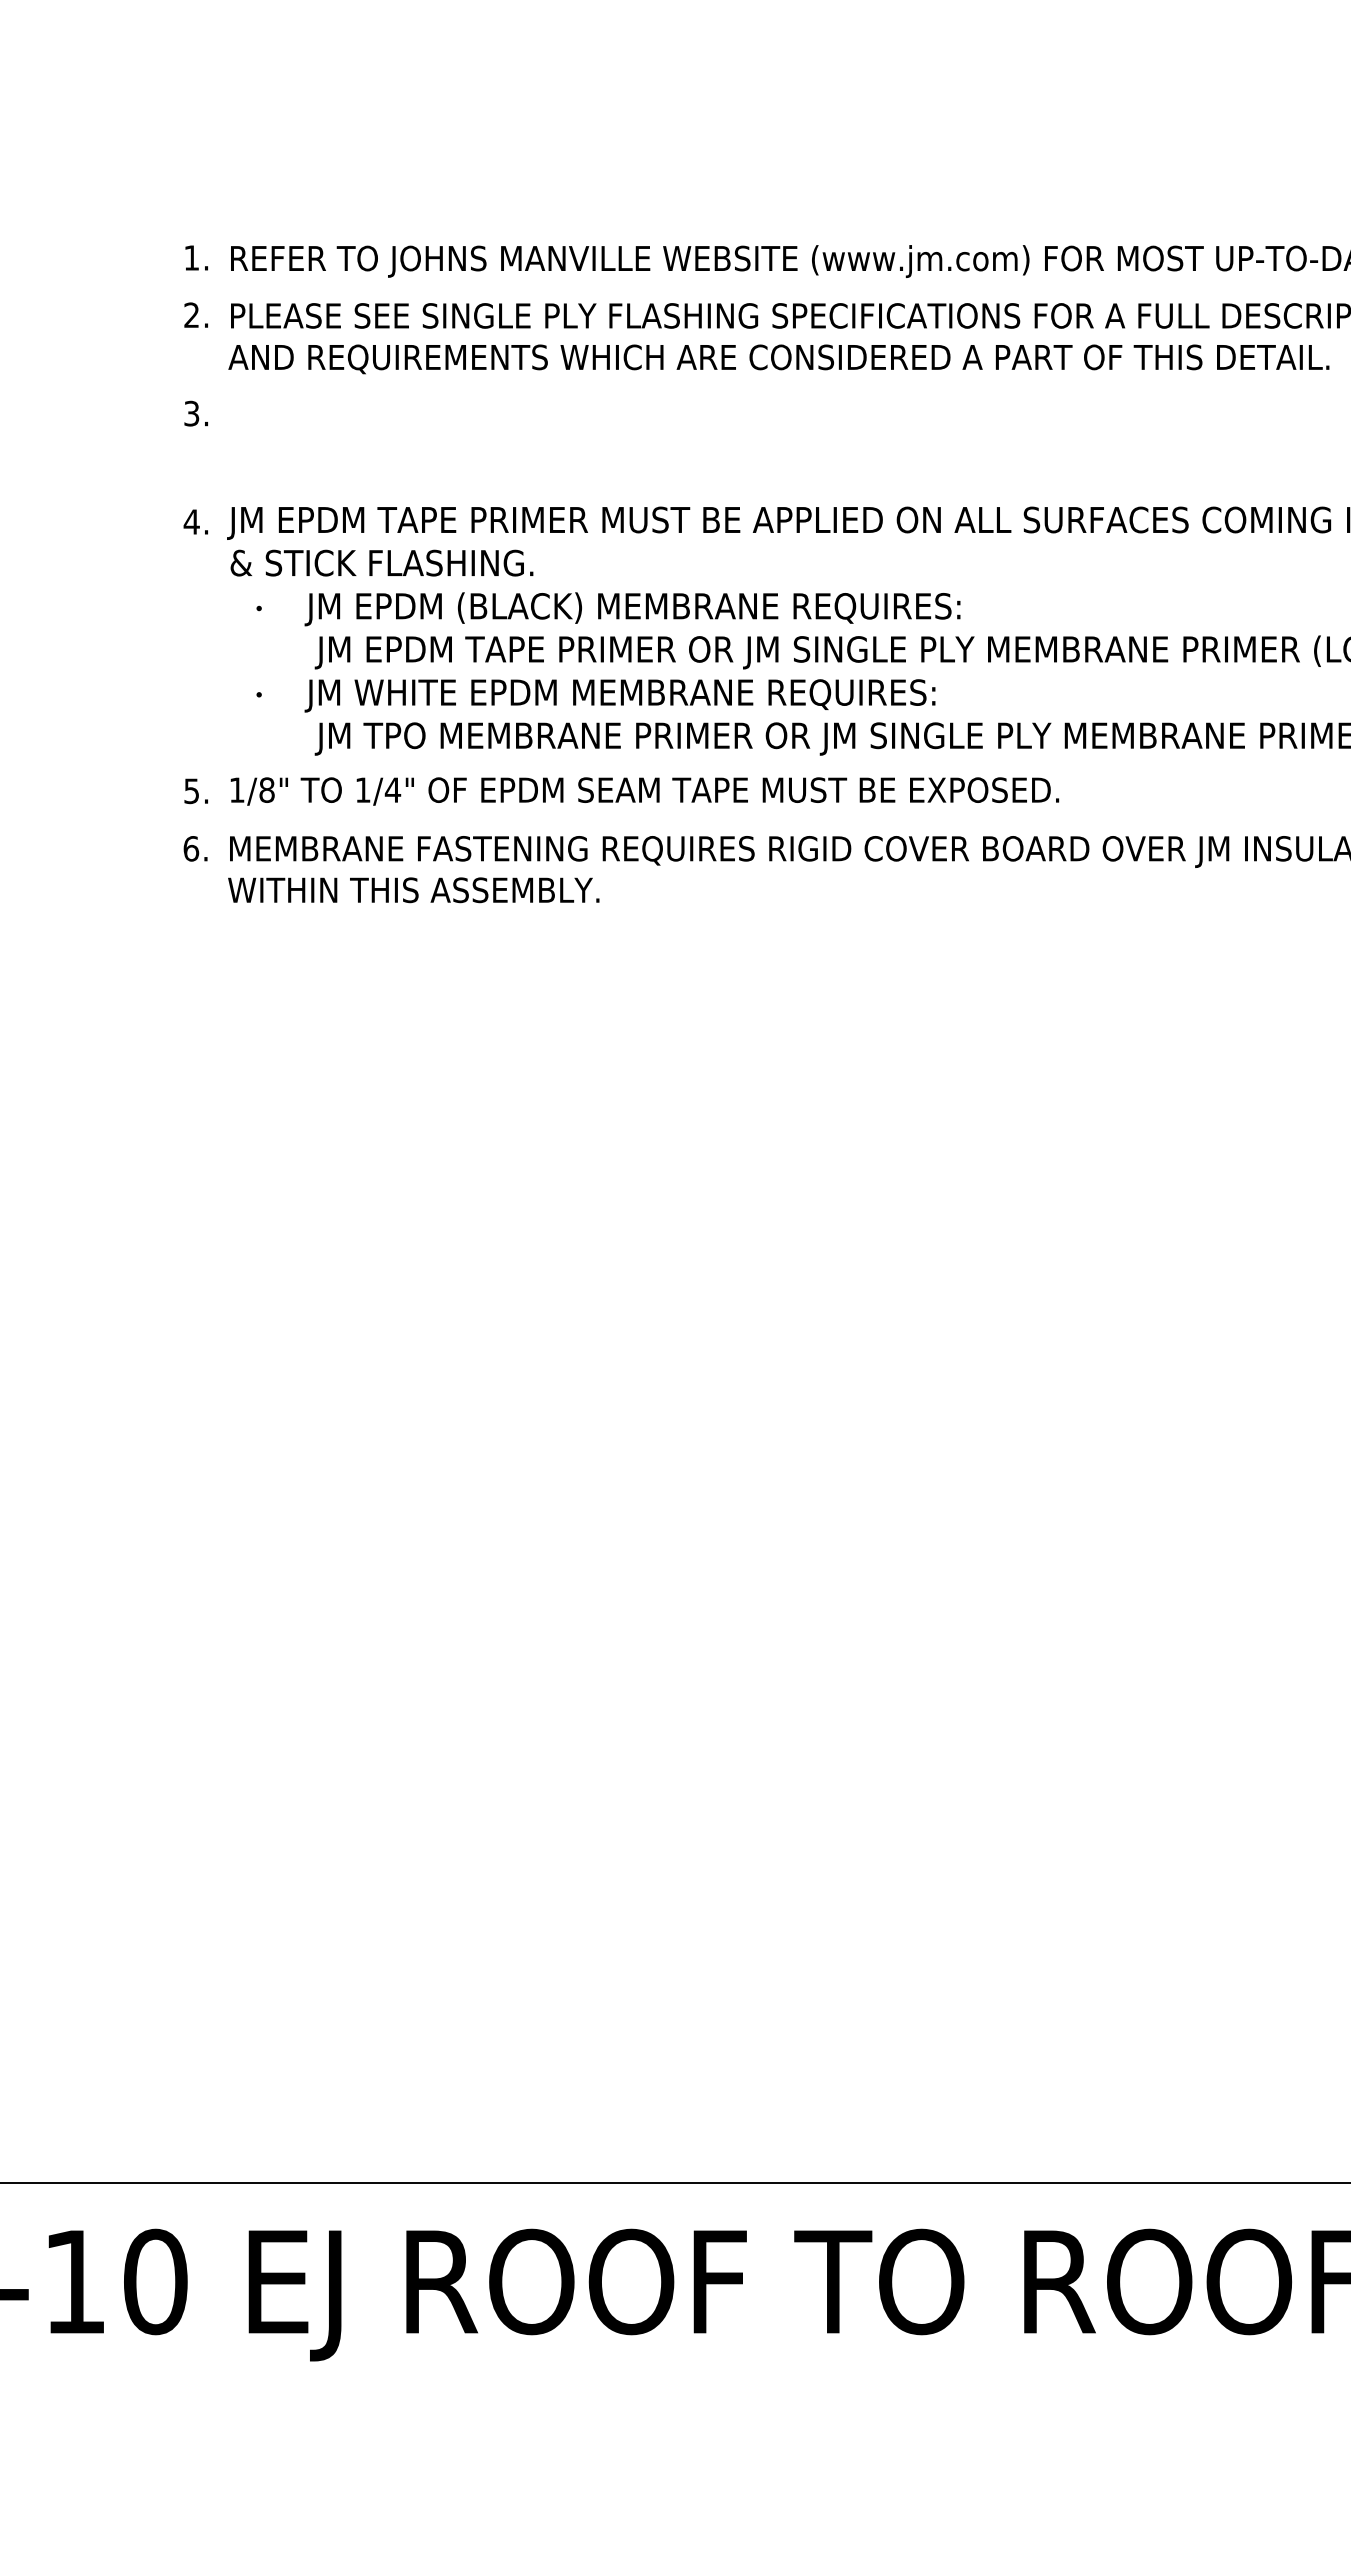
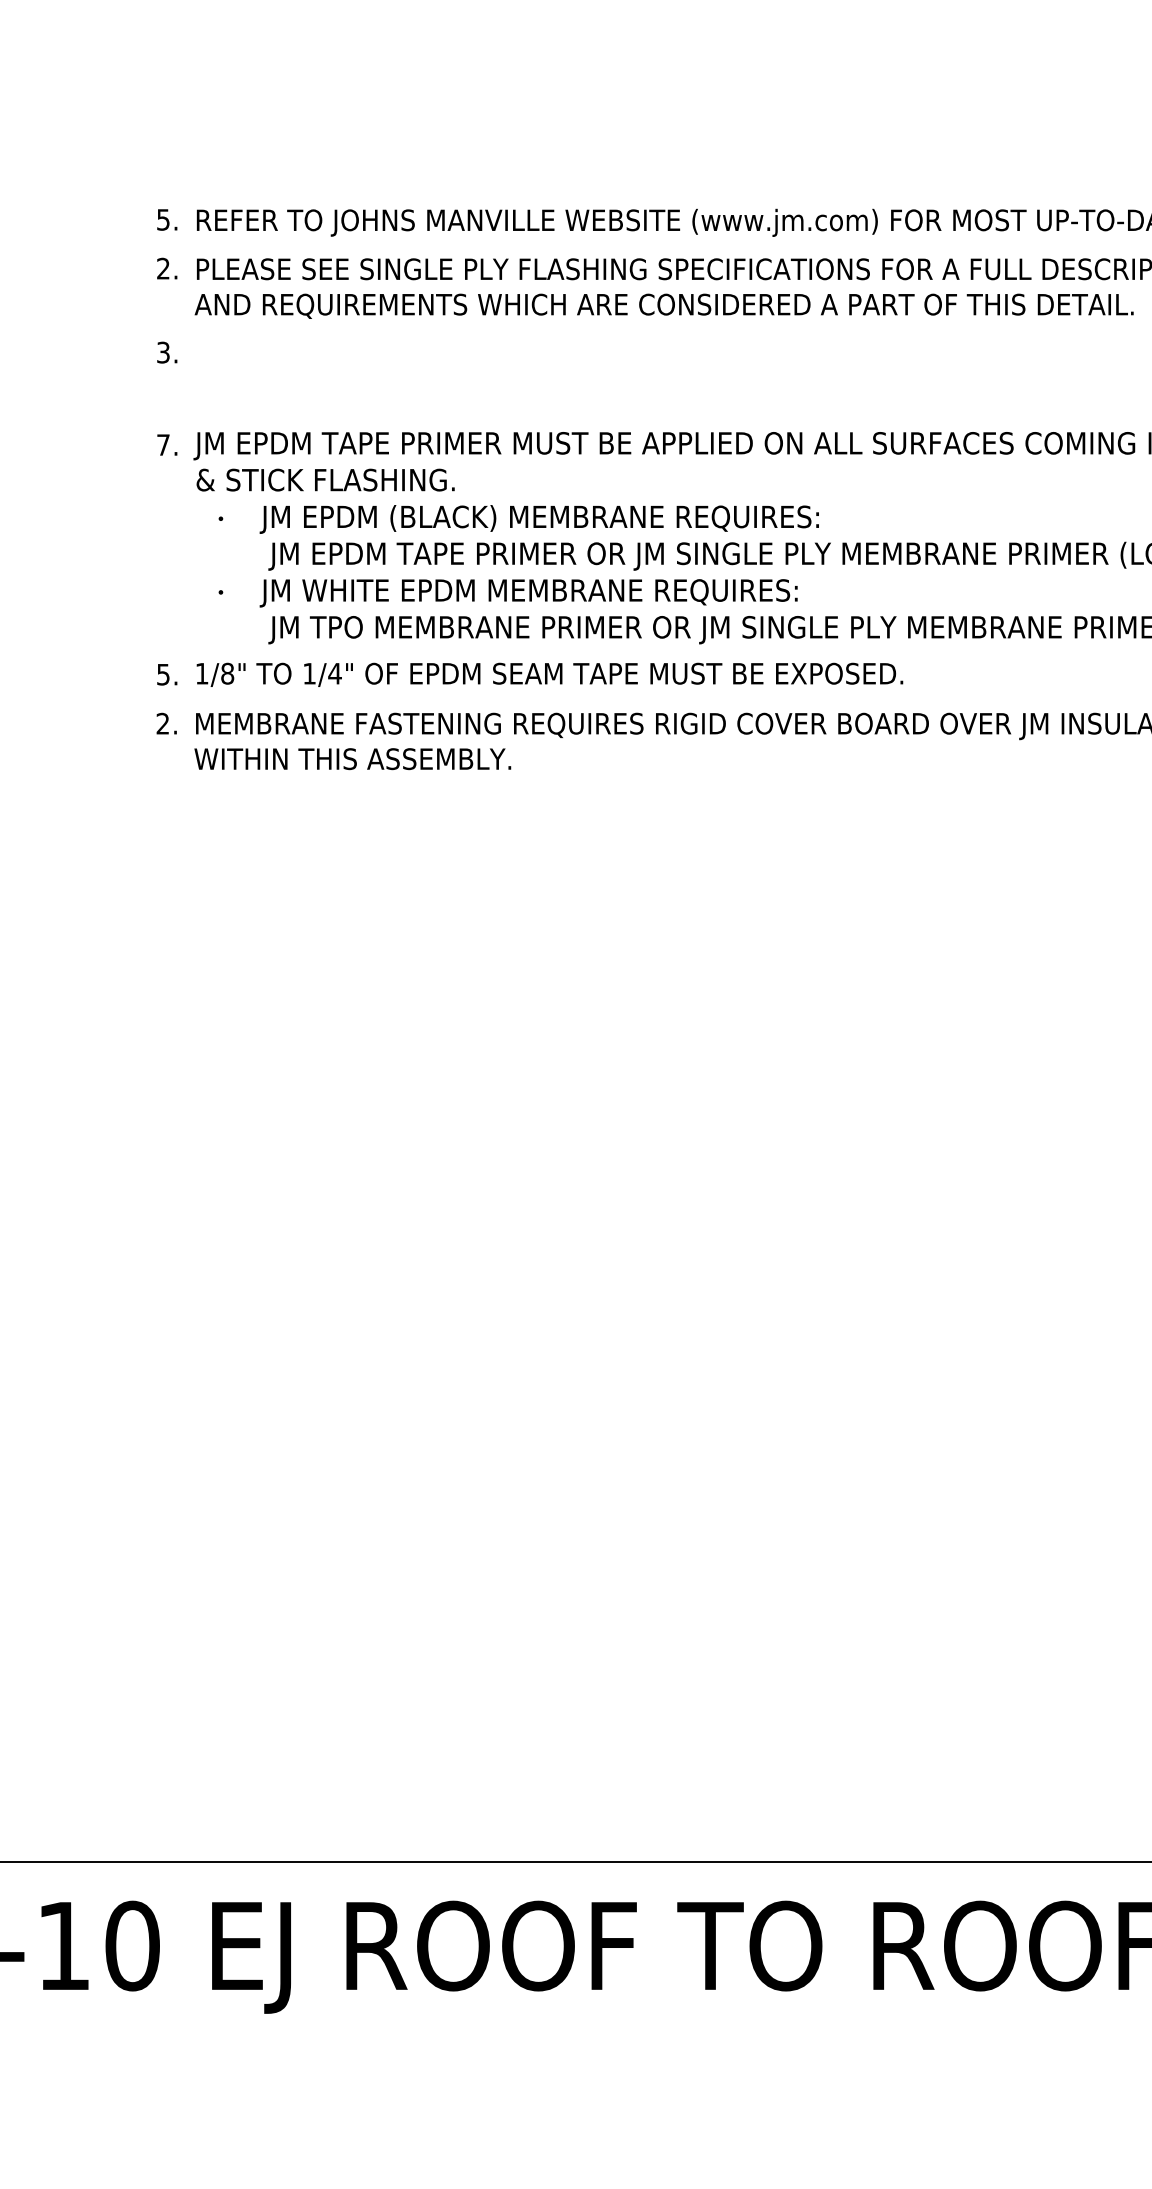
text: (191, 257) -> (163, 219), 1. -> 5.
text: (191, 521) -> (163, 444), 4. -> 7.
text: (190, 848) -> (162, 723), 6. -> 2.

